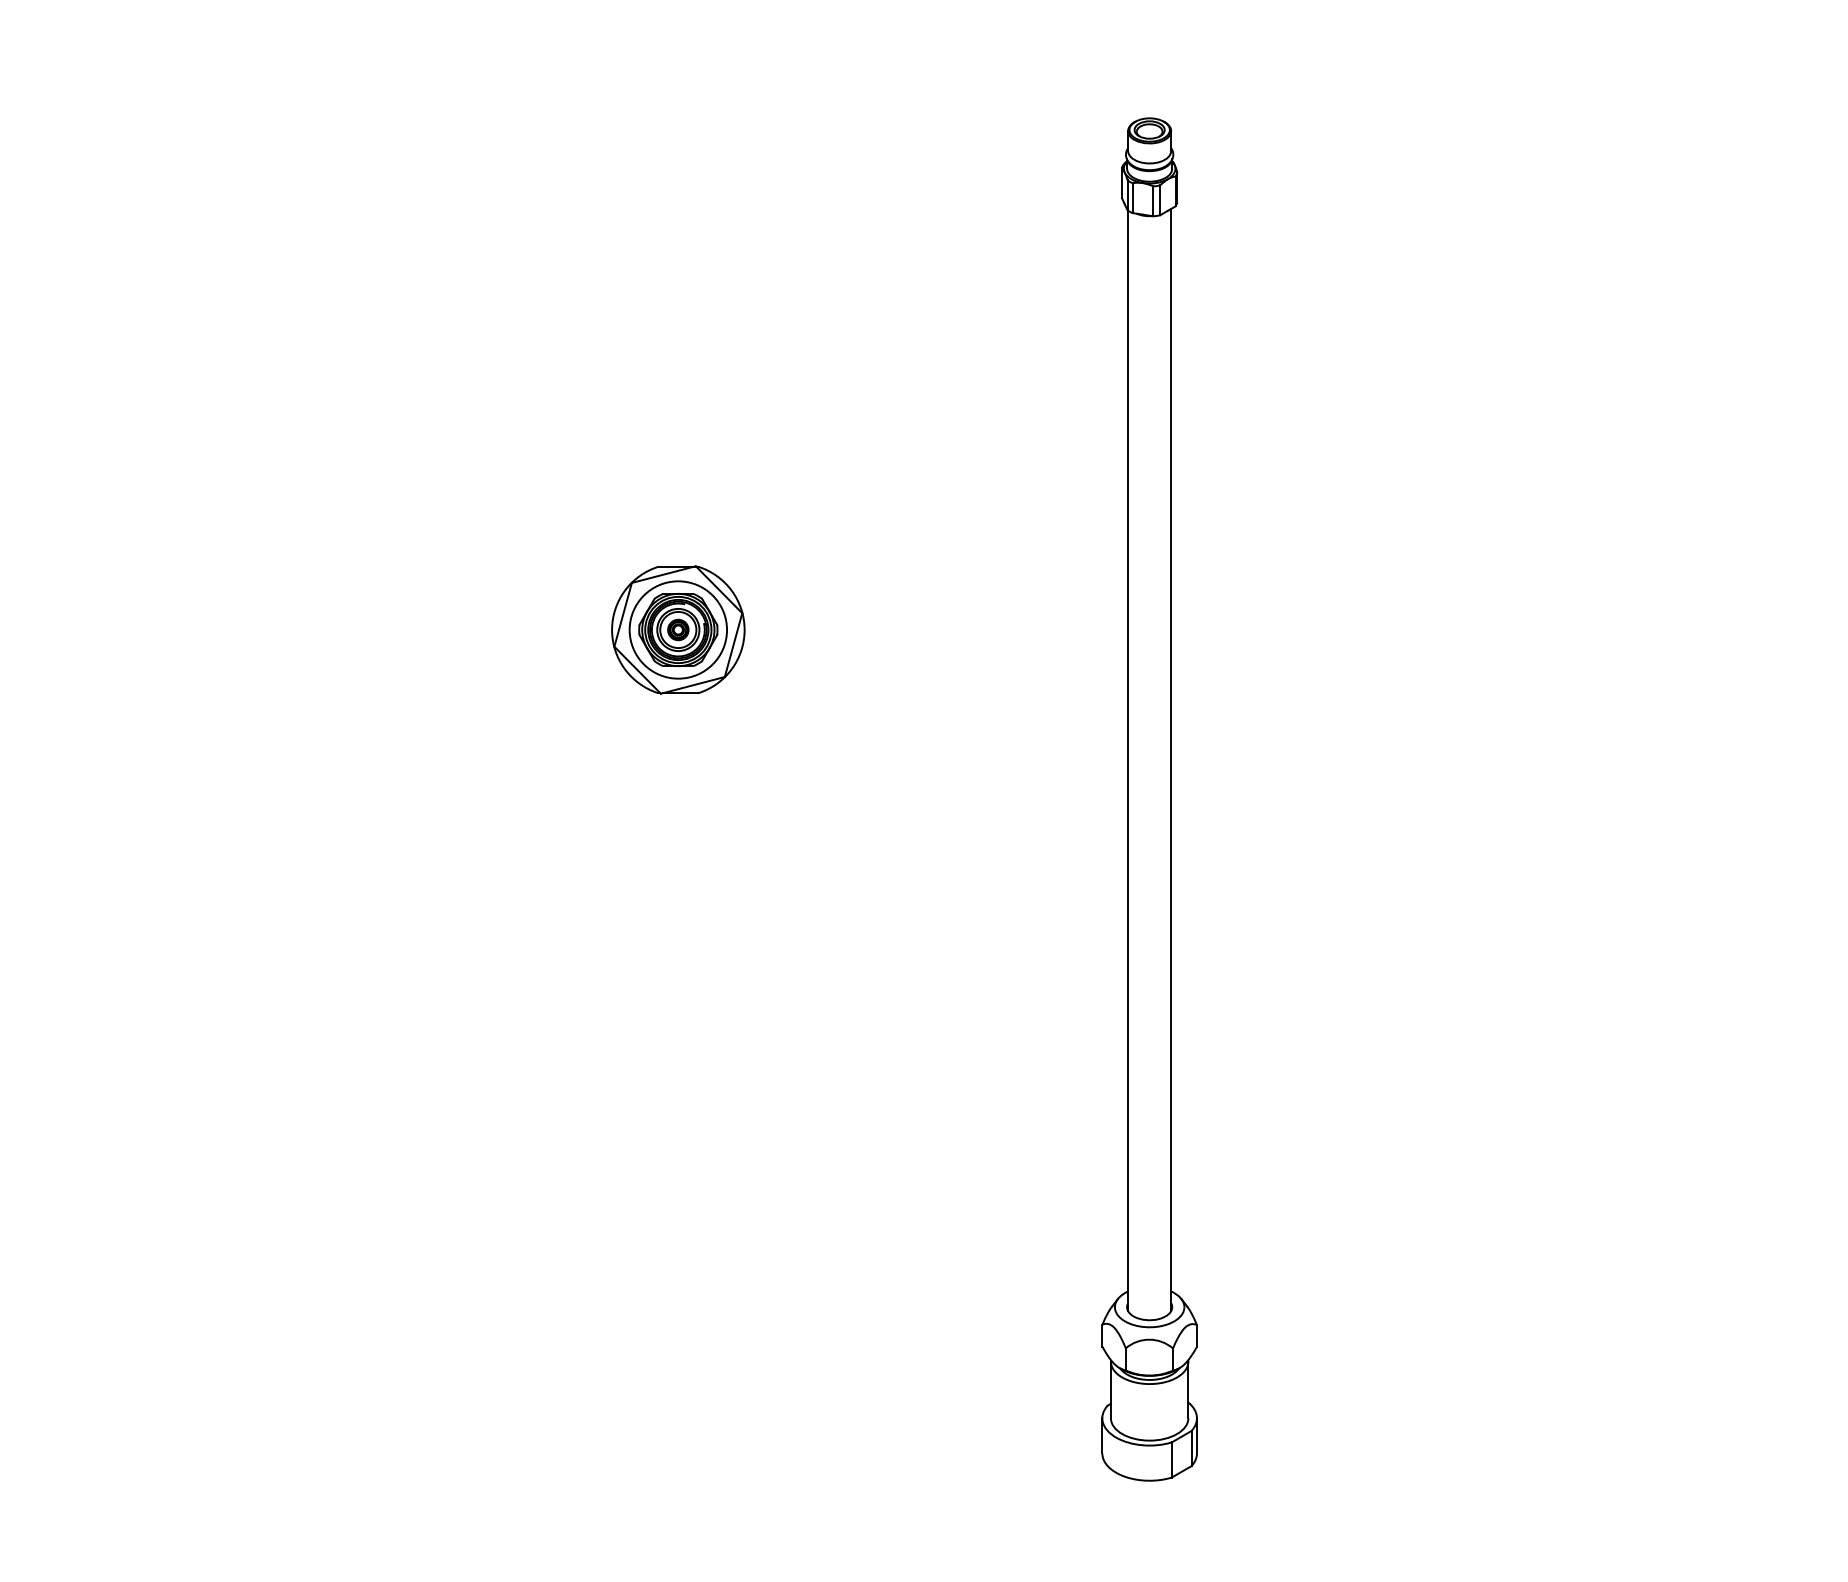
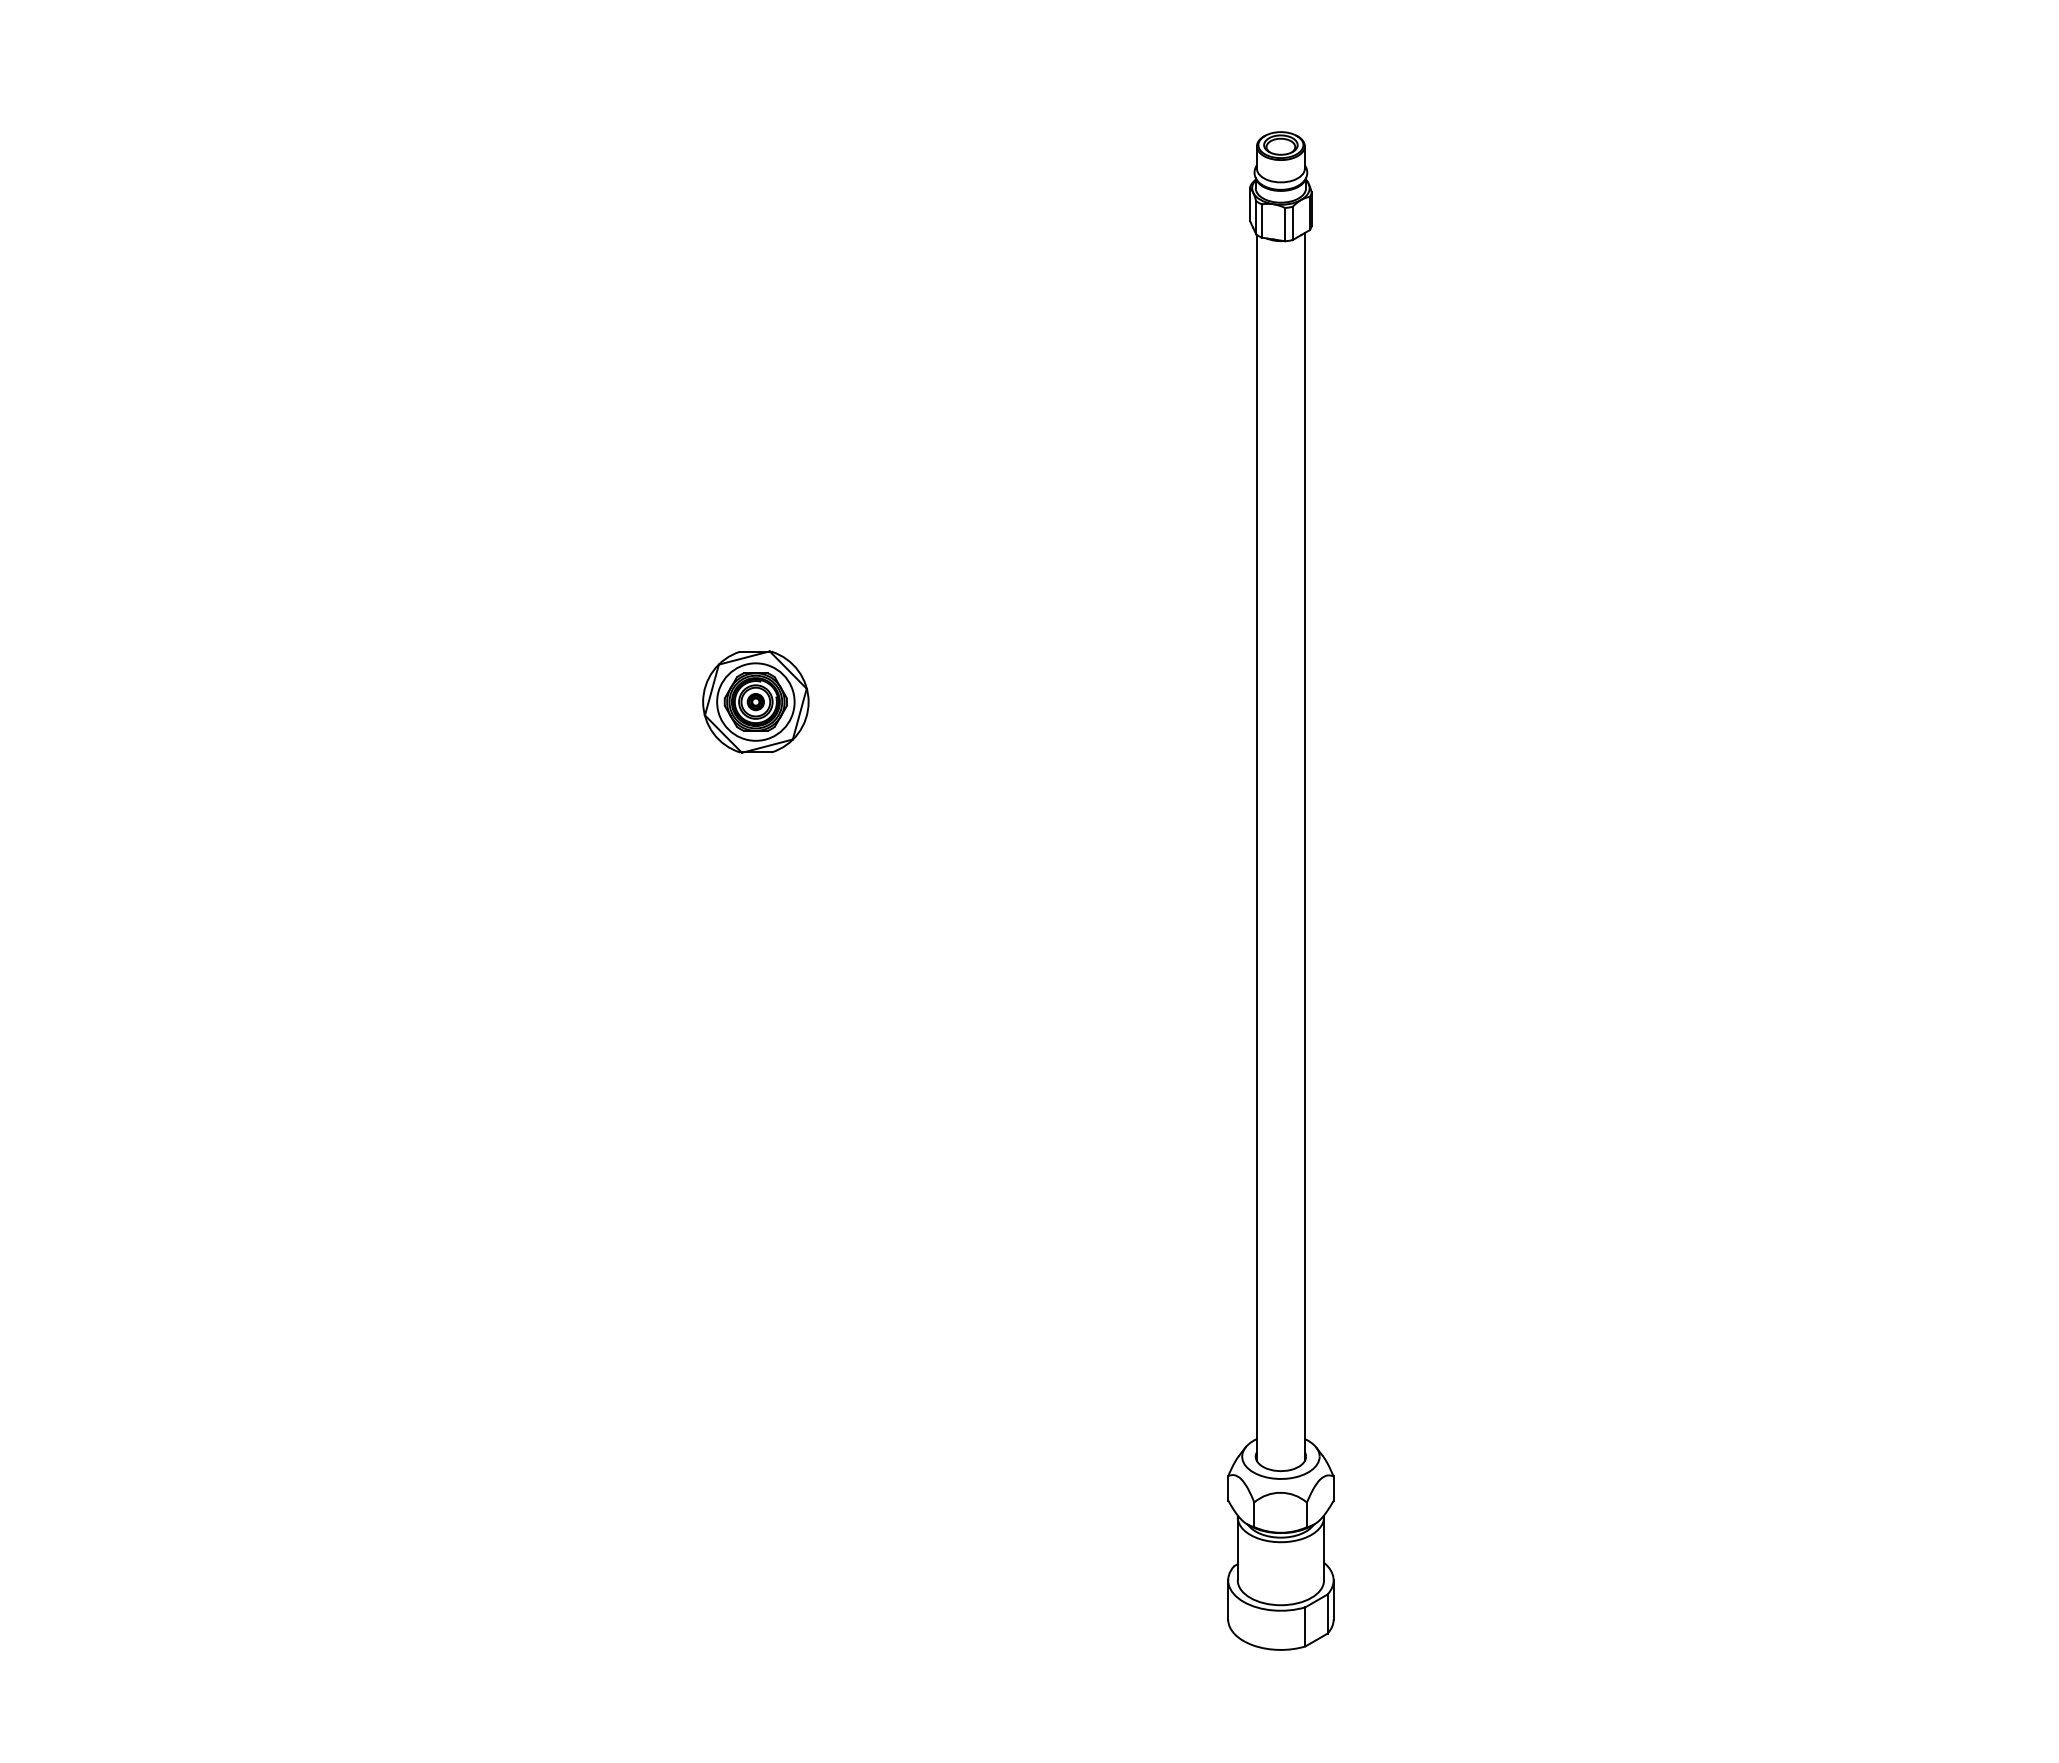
part: (678, 629) -> (755, 701), size x0.71

